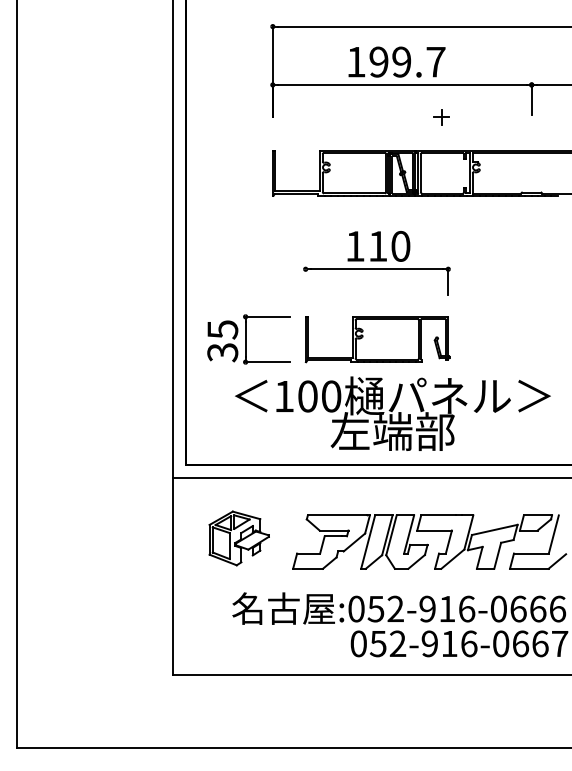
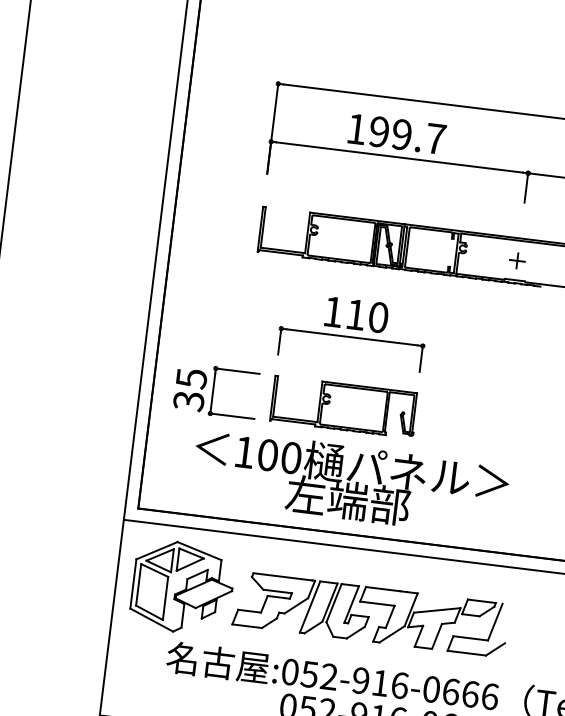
part: (441, 117) -> (517, 261), moved
line: (305, 282) -> (279, 341), added
part: (238, 538) -> (181, 587), size x1.67

